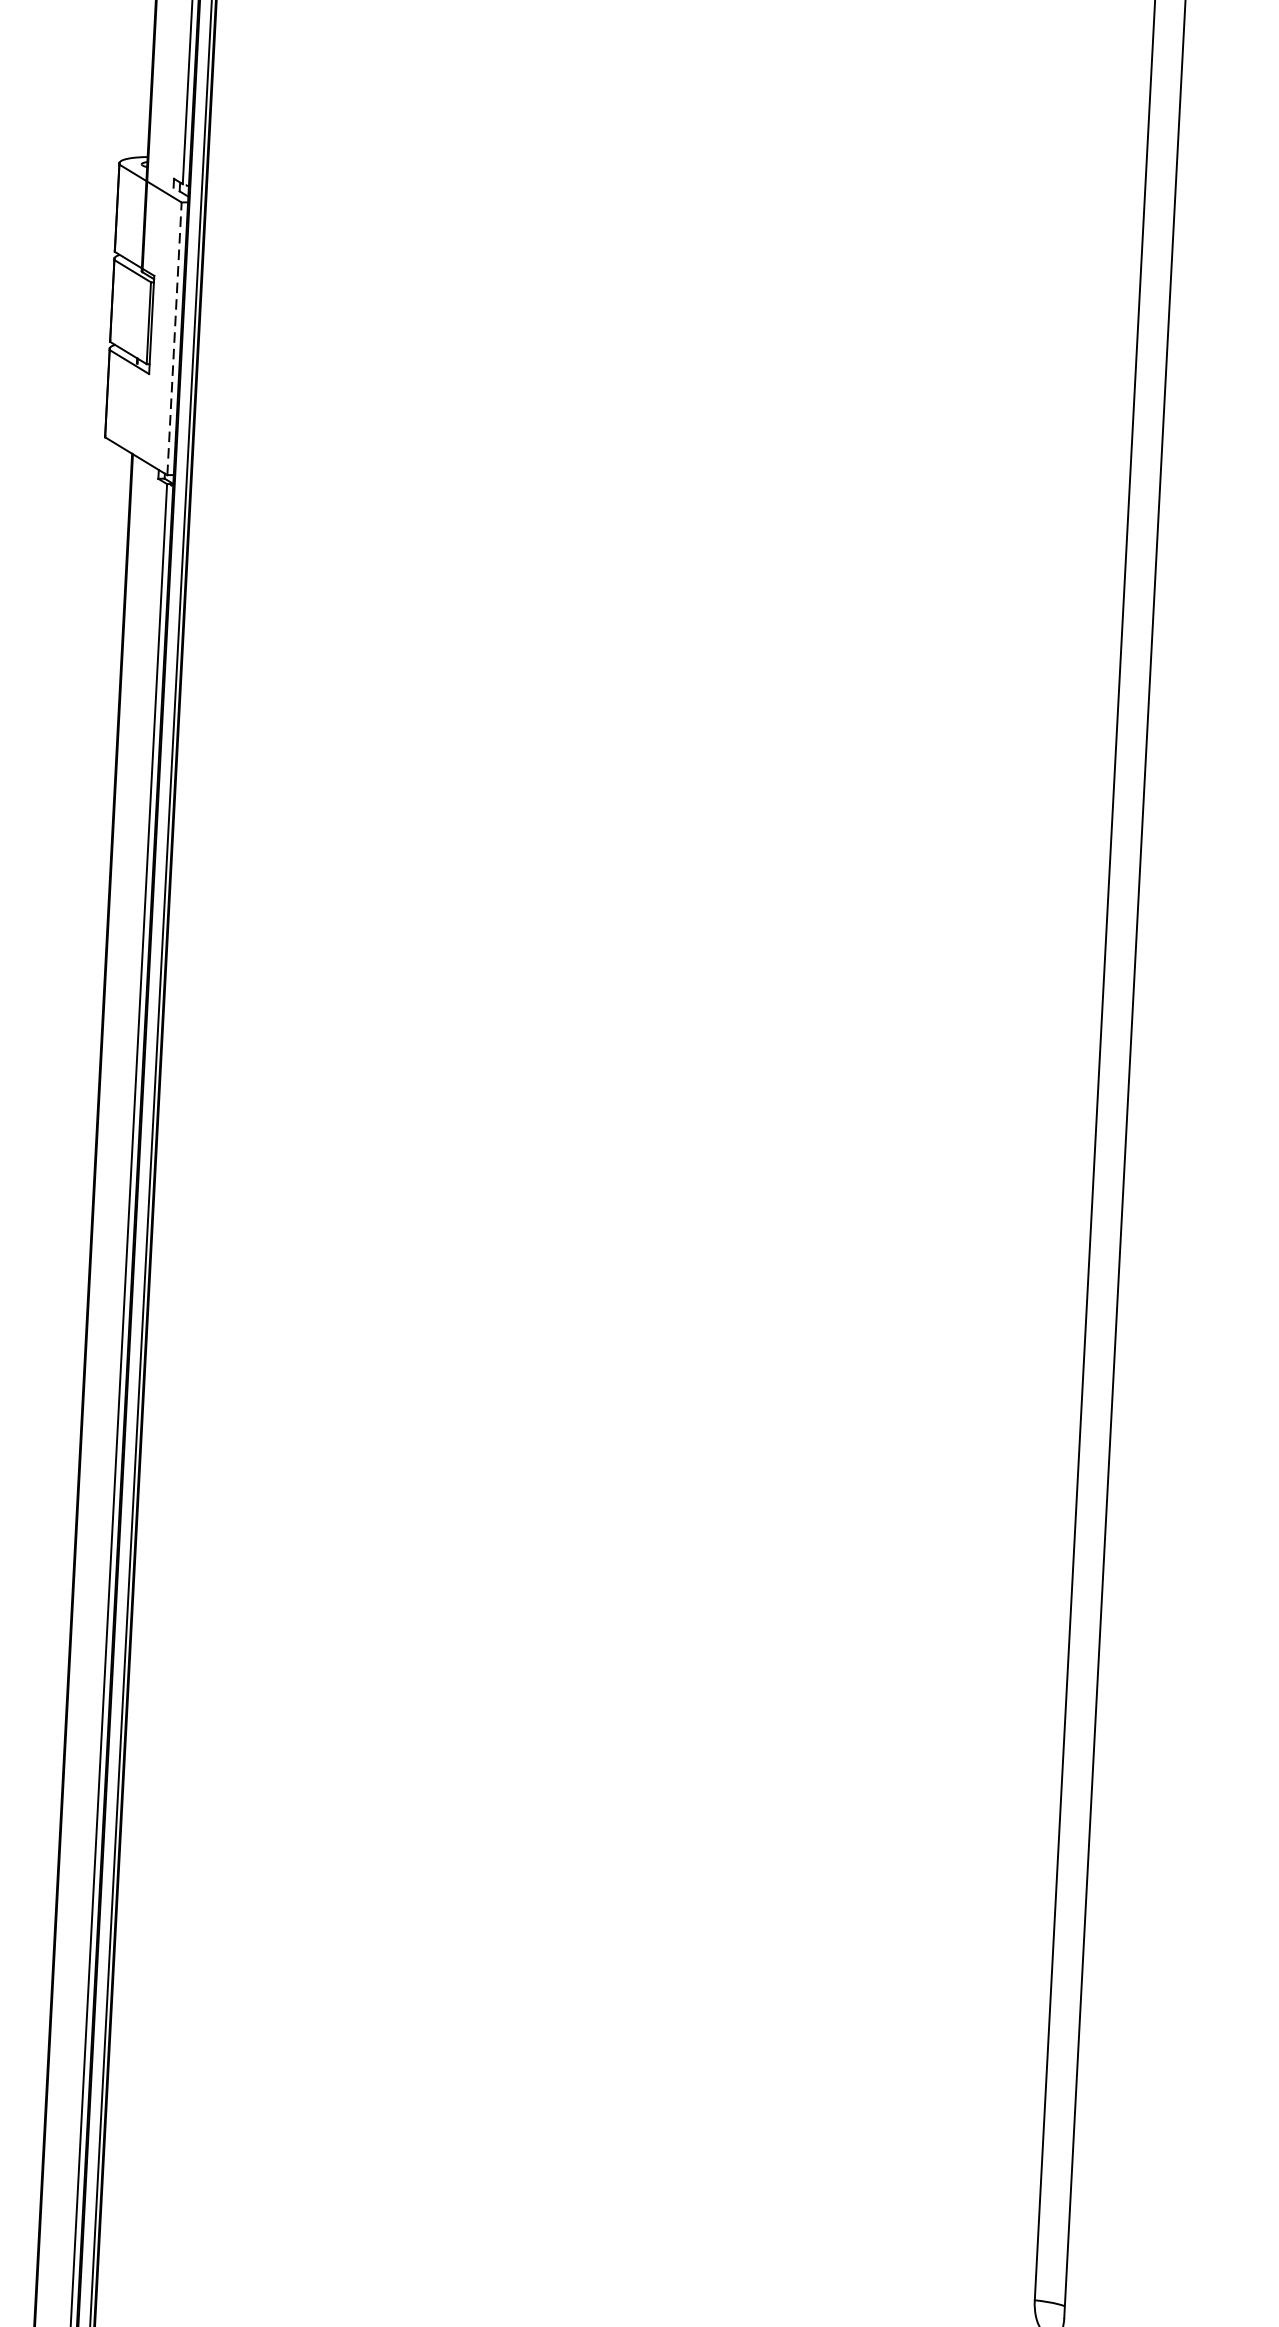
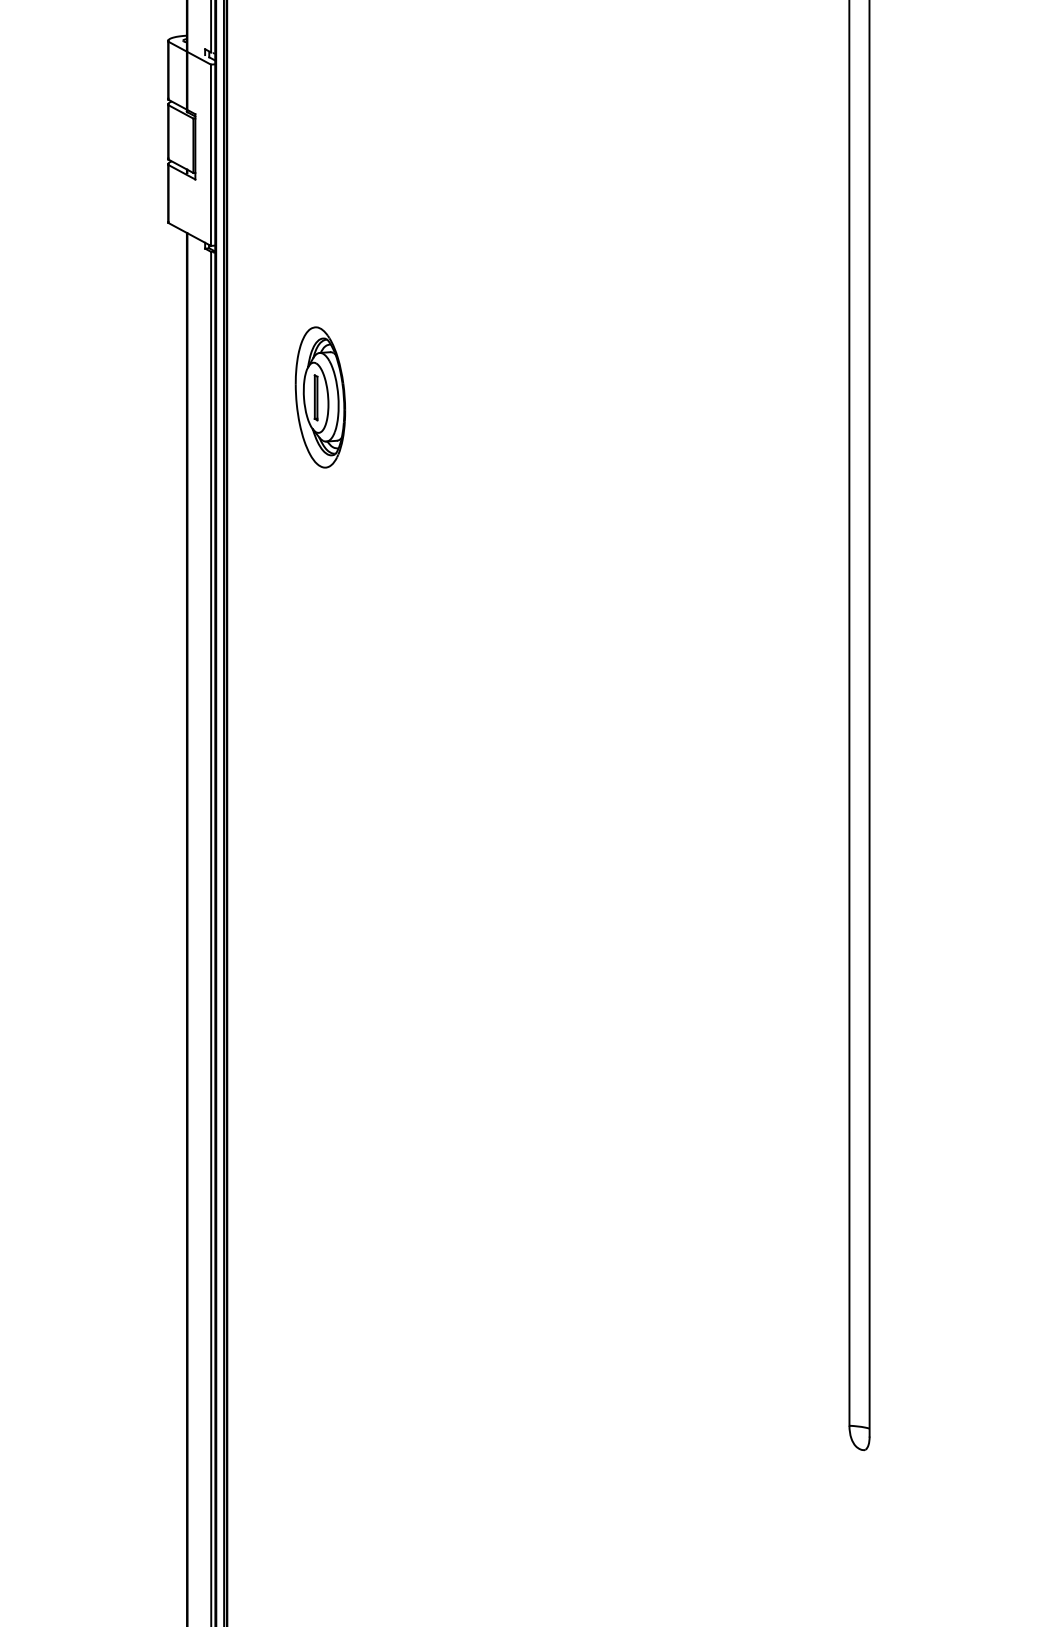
line: (173, 339) -> (210, 155), dashed -> solid
part: (320, 711) -> (320, 397), added

